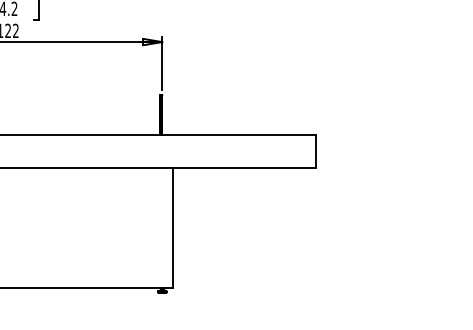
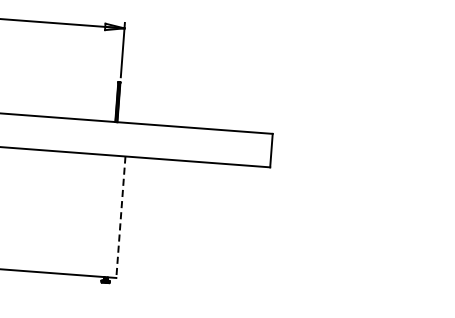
line: (172, 227) -> (120, 217), solid -> dashed

